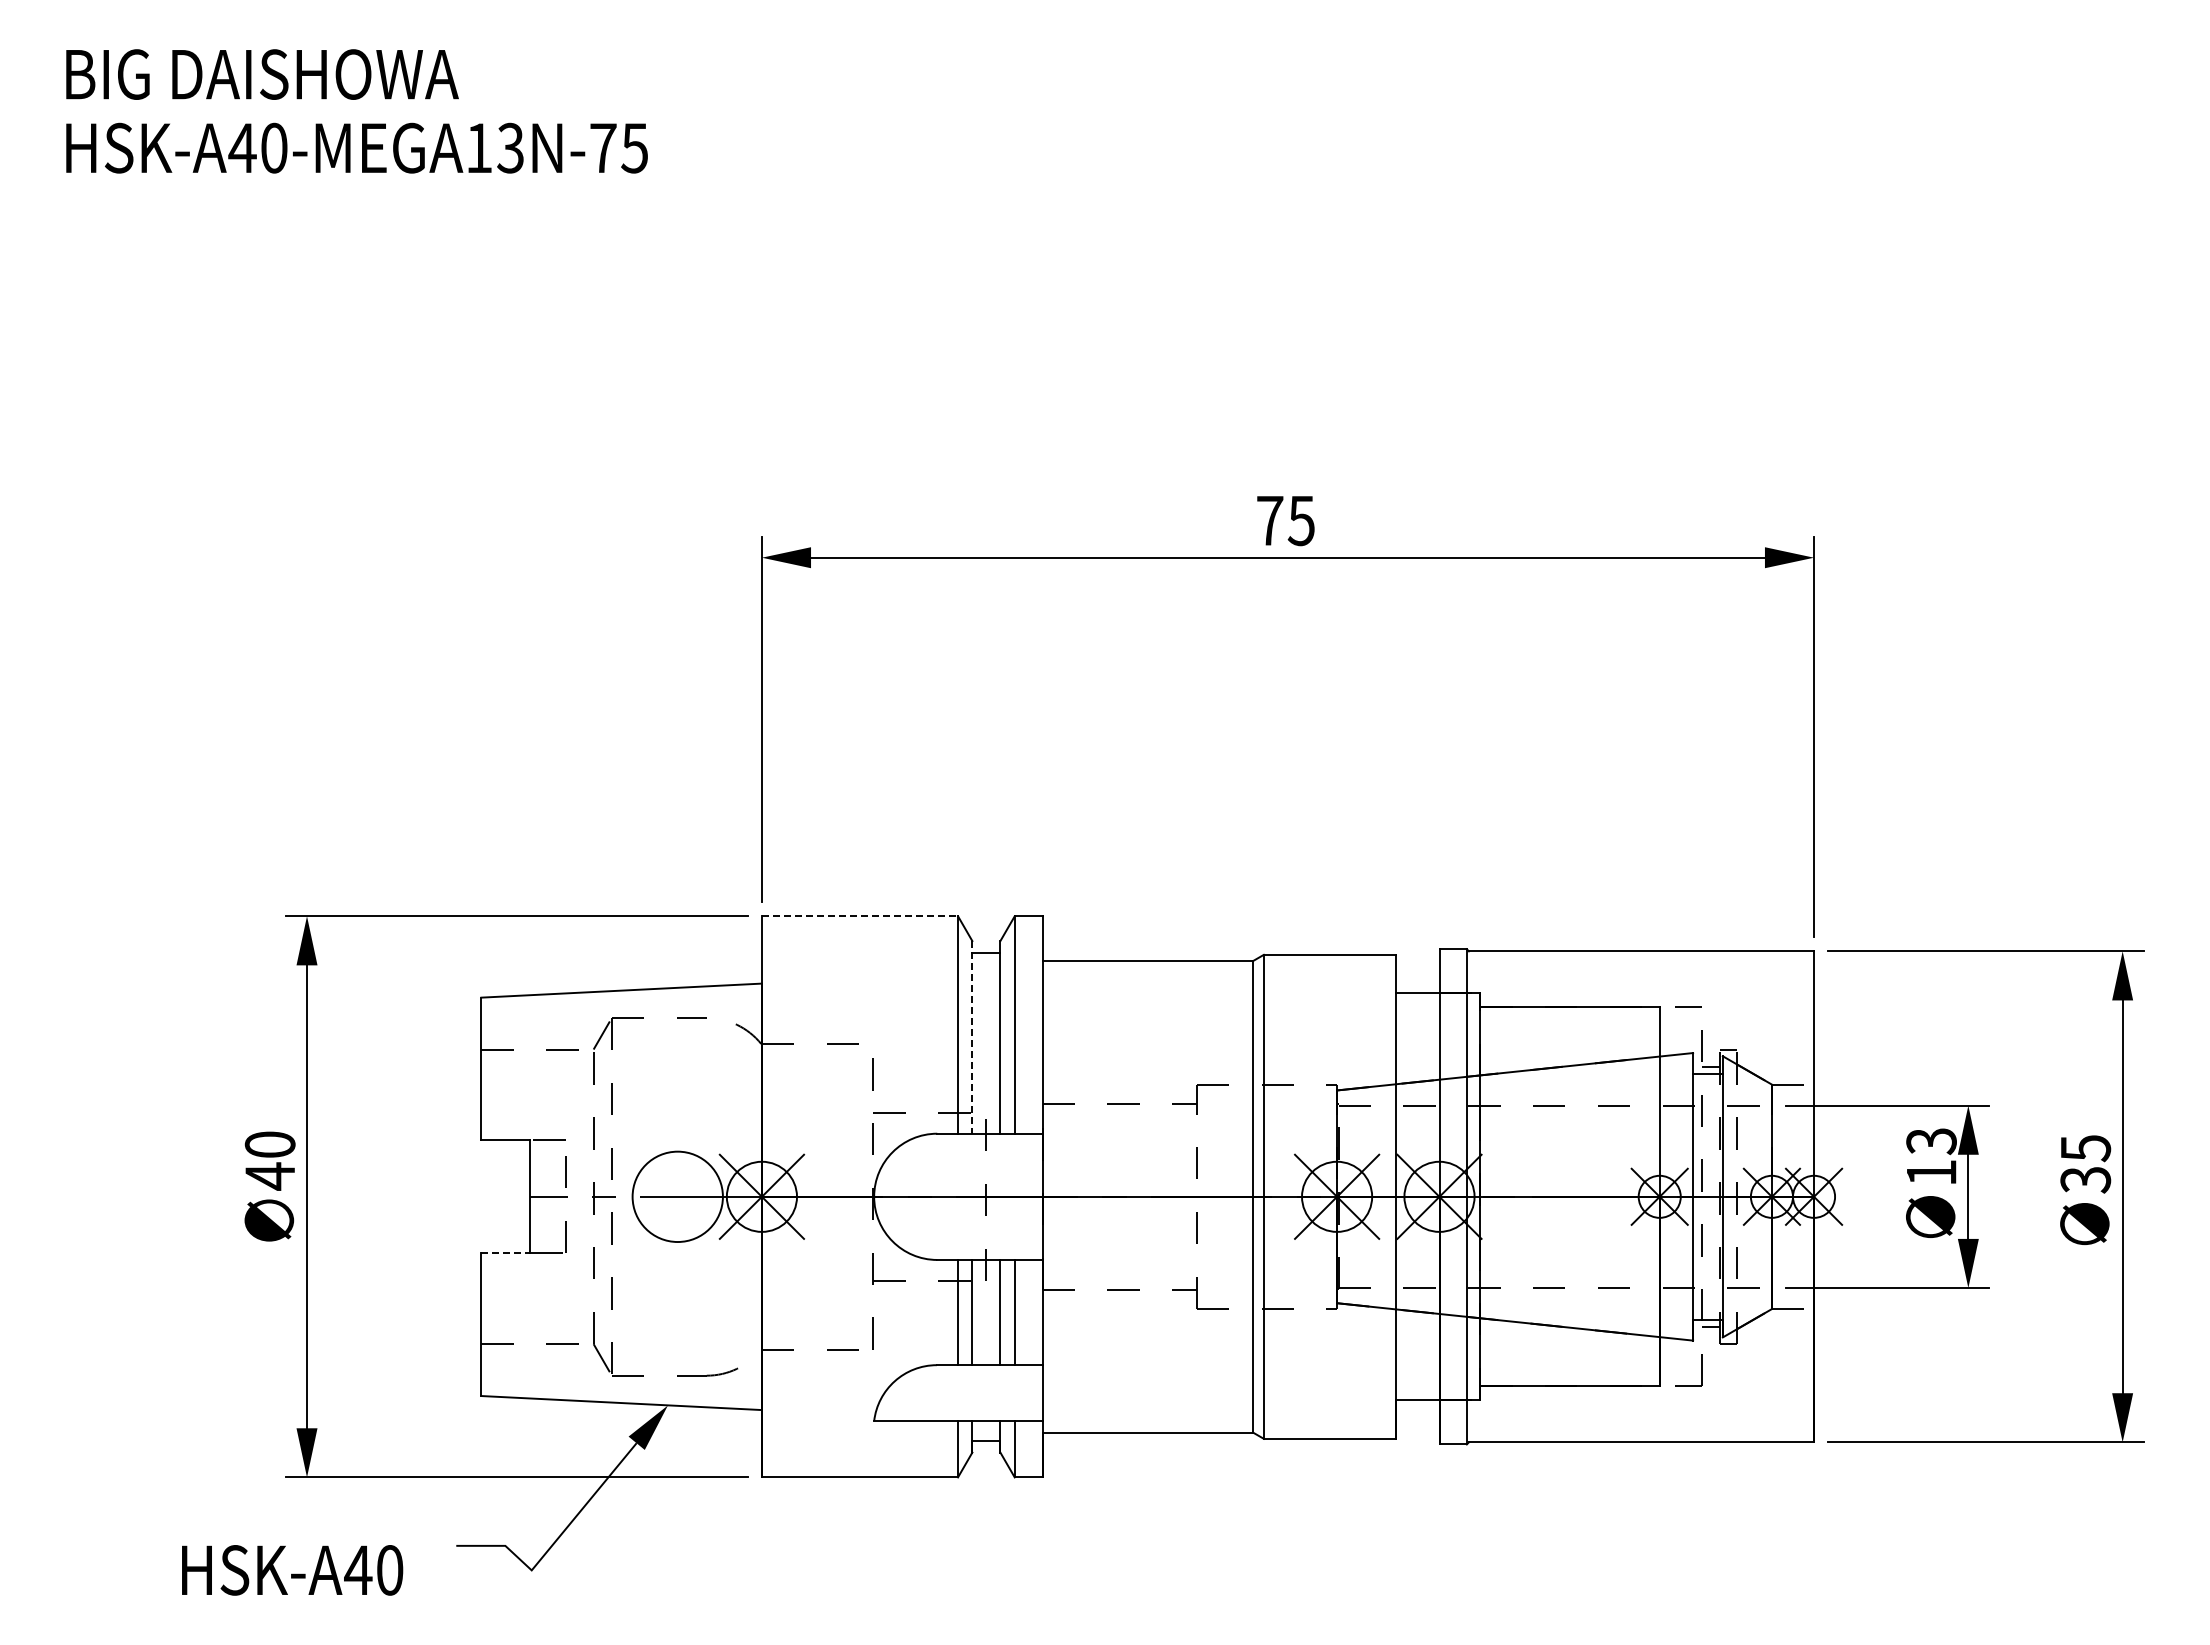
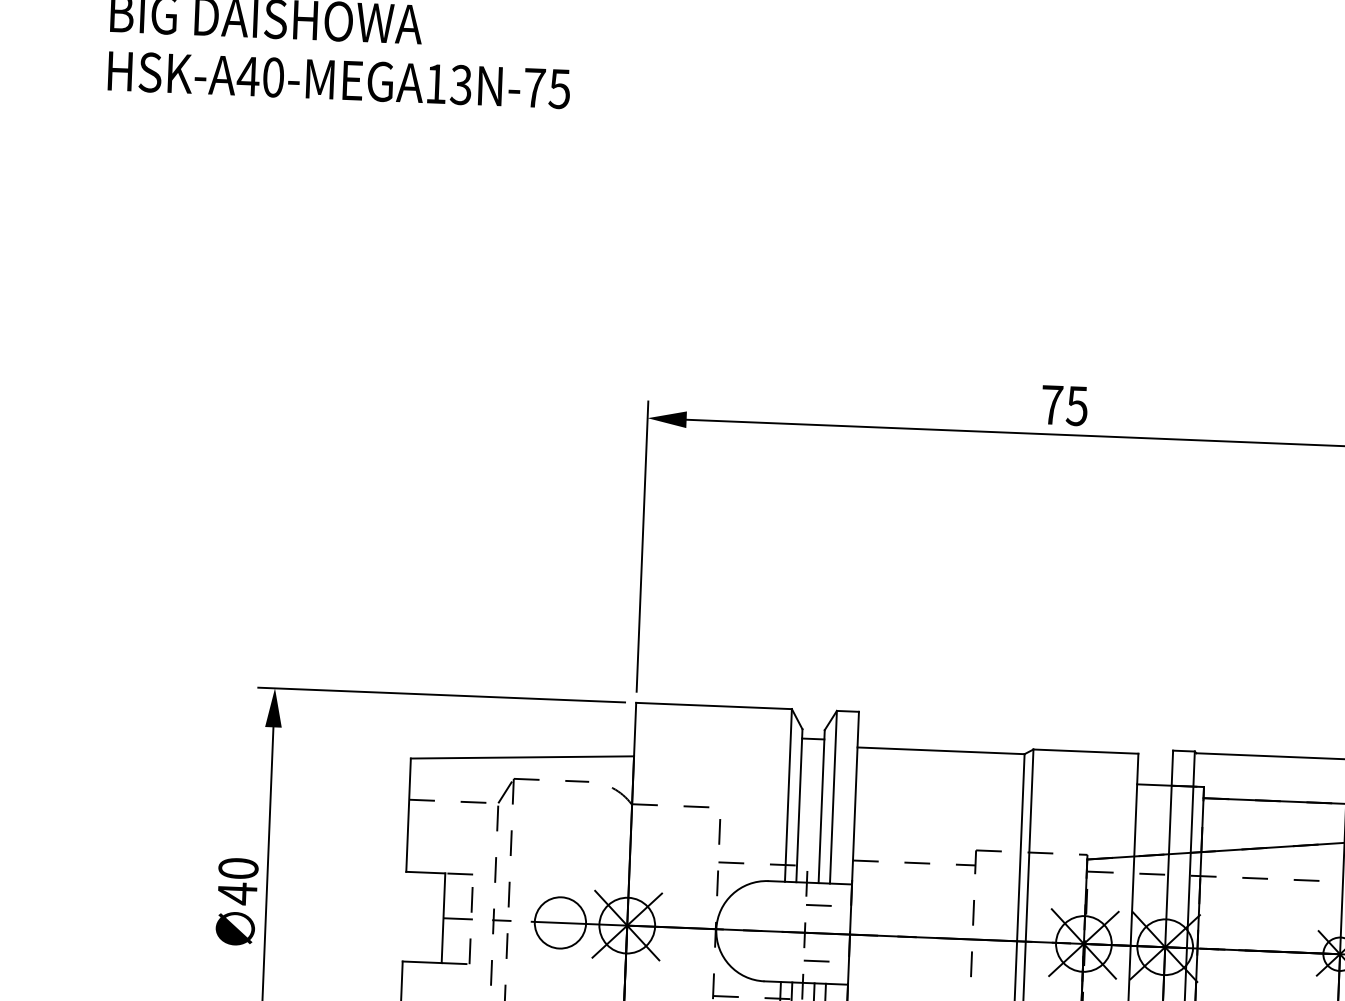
line: (860, 916) -> (714, 706), dashed -> solid
line: (972, 1037) -> (799, 805), dashed -> solid
line: (1001, 1161) -> (818, 905), added
circle: (677, 1196) -> (560, 922), size x0.71
line: (1001, 1231) -> (816, 960), added
line: (505, 1253) -> (421, 962), dashed -> solid

